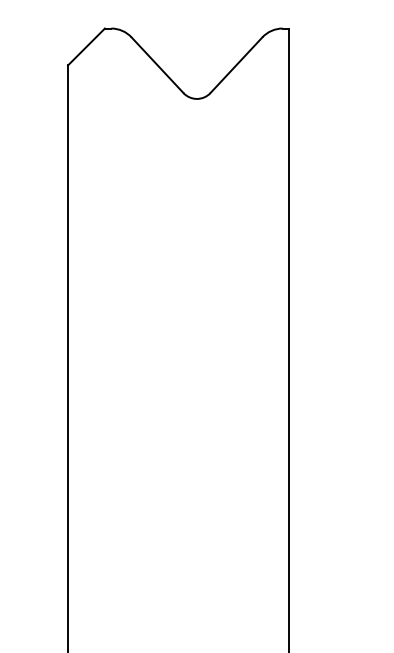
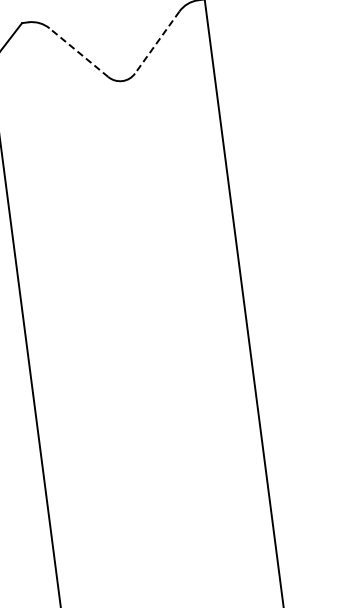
line: (157, 64) -> (78, 52), solid -> dashed
line: (236, 65) -> (157, 42), solid -> dashed

